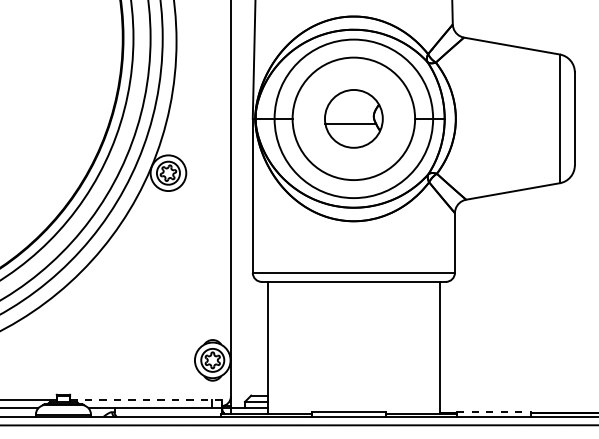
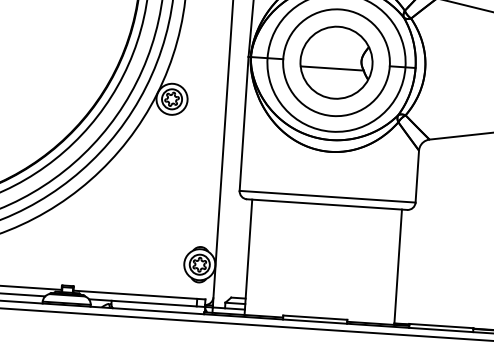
part: (353, 118) -> (336, 62), size x1.43
line: (146, 399) -> (139, 294), dashed -> solid
line: (493, 412) -> (441, 326), dashed -> solid

